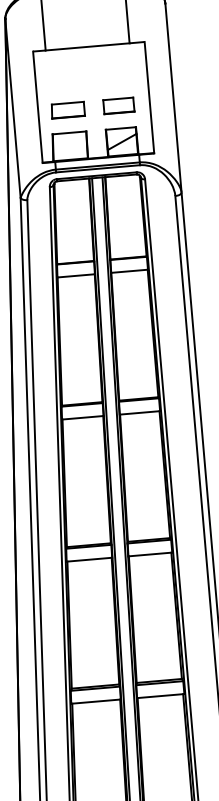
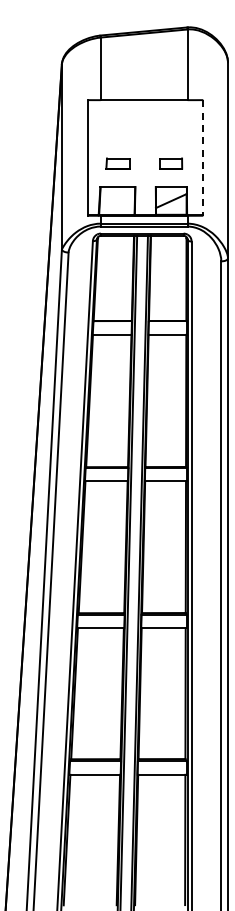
line: (149, 97) -> (203, 157), solid -> dashed
part: (119, 105) -> (171, 163), size x0.7
part: (67, 110) -> (117, 163), size x0.7

